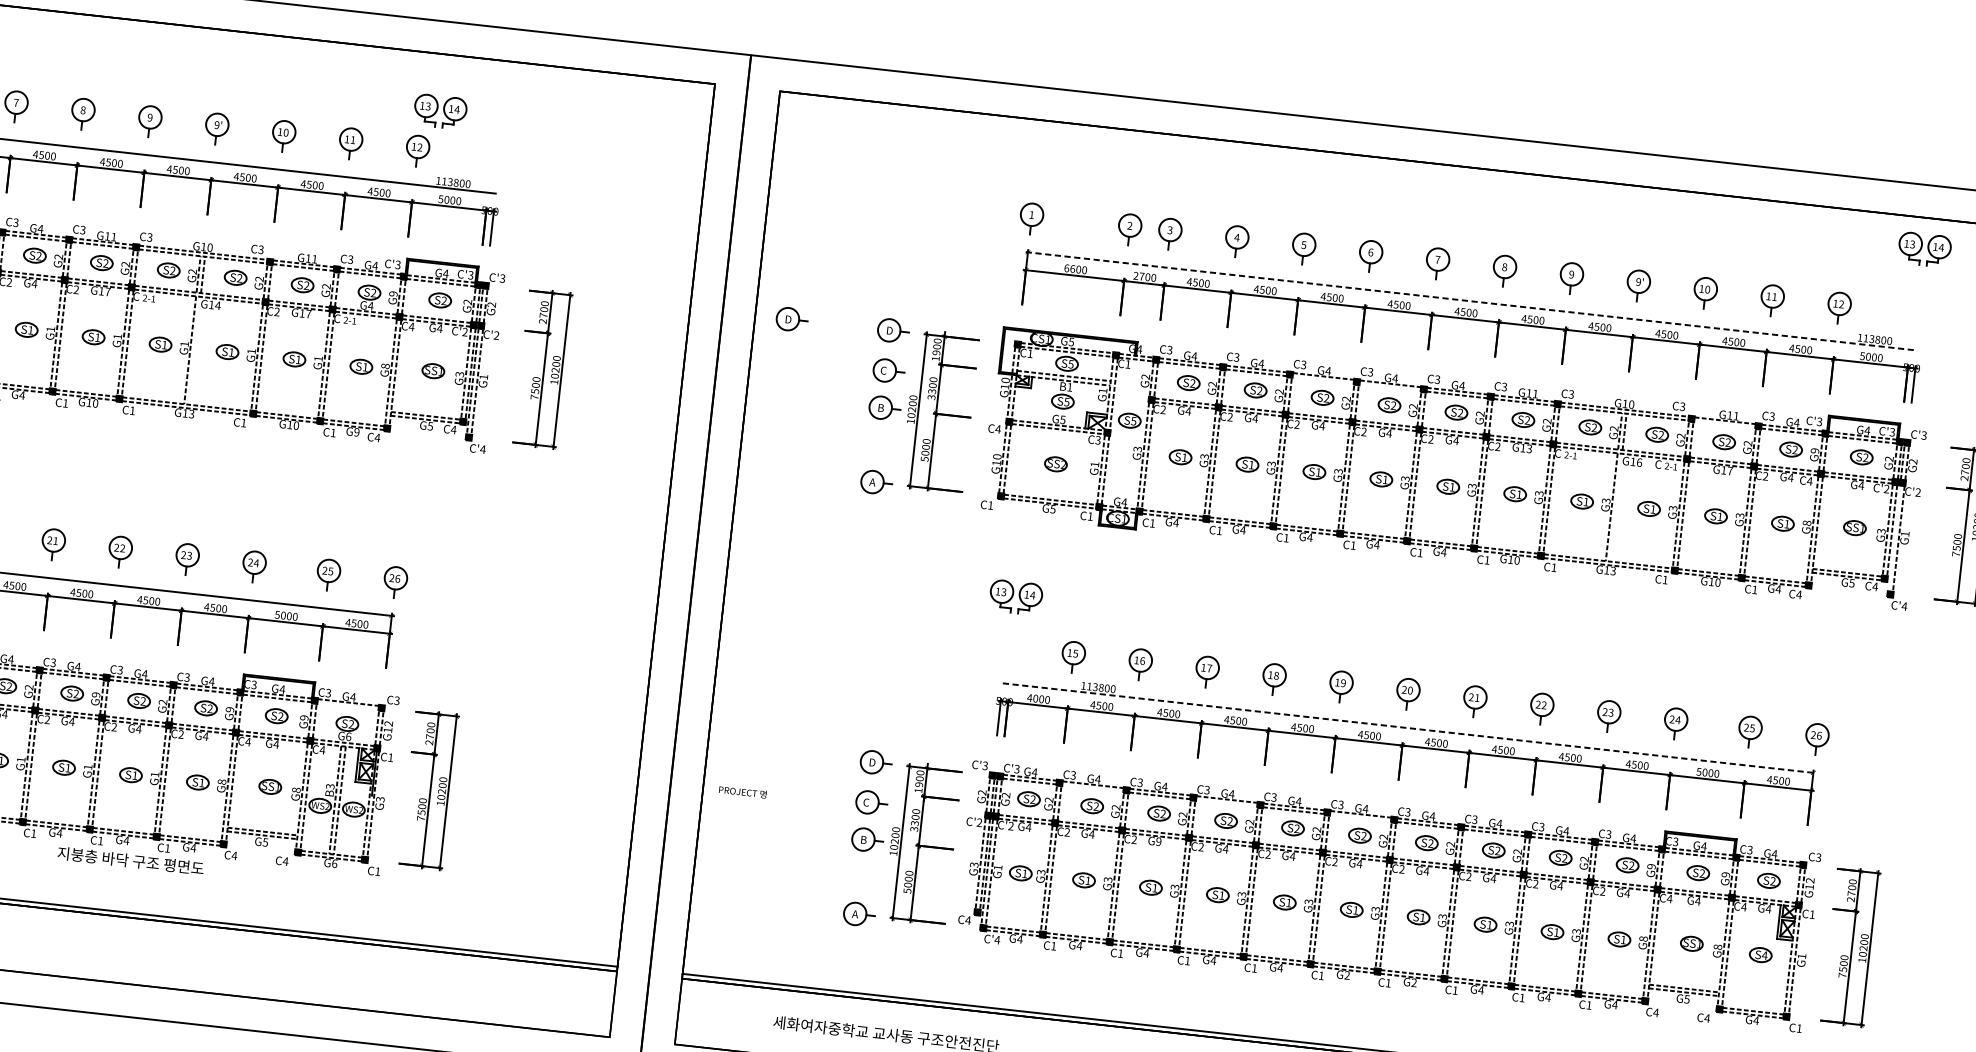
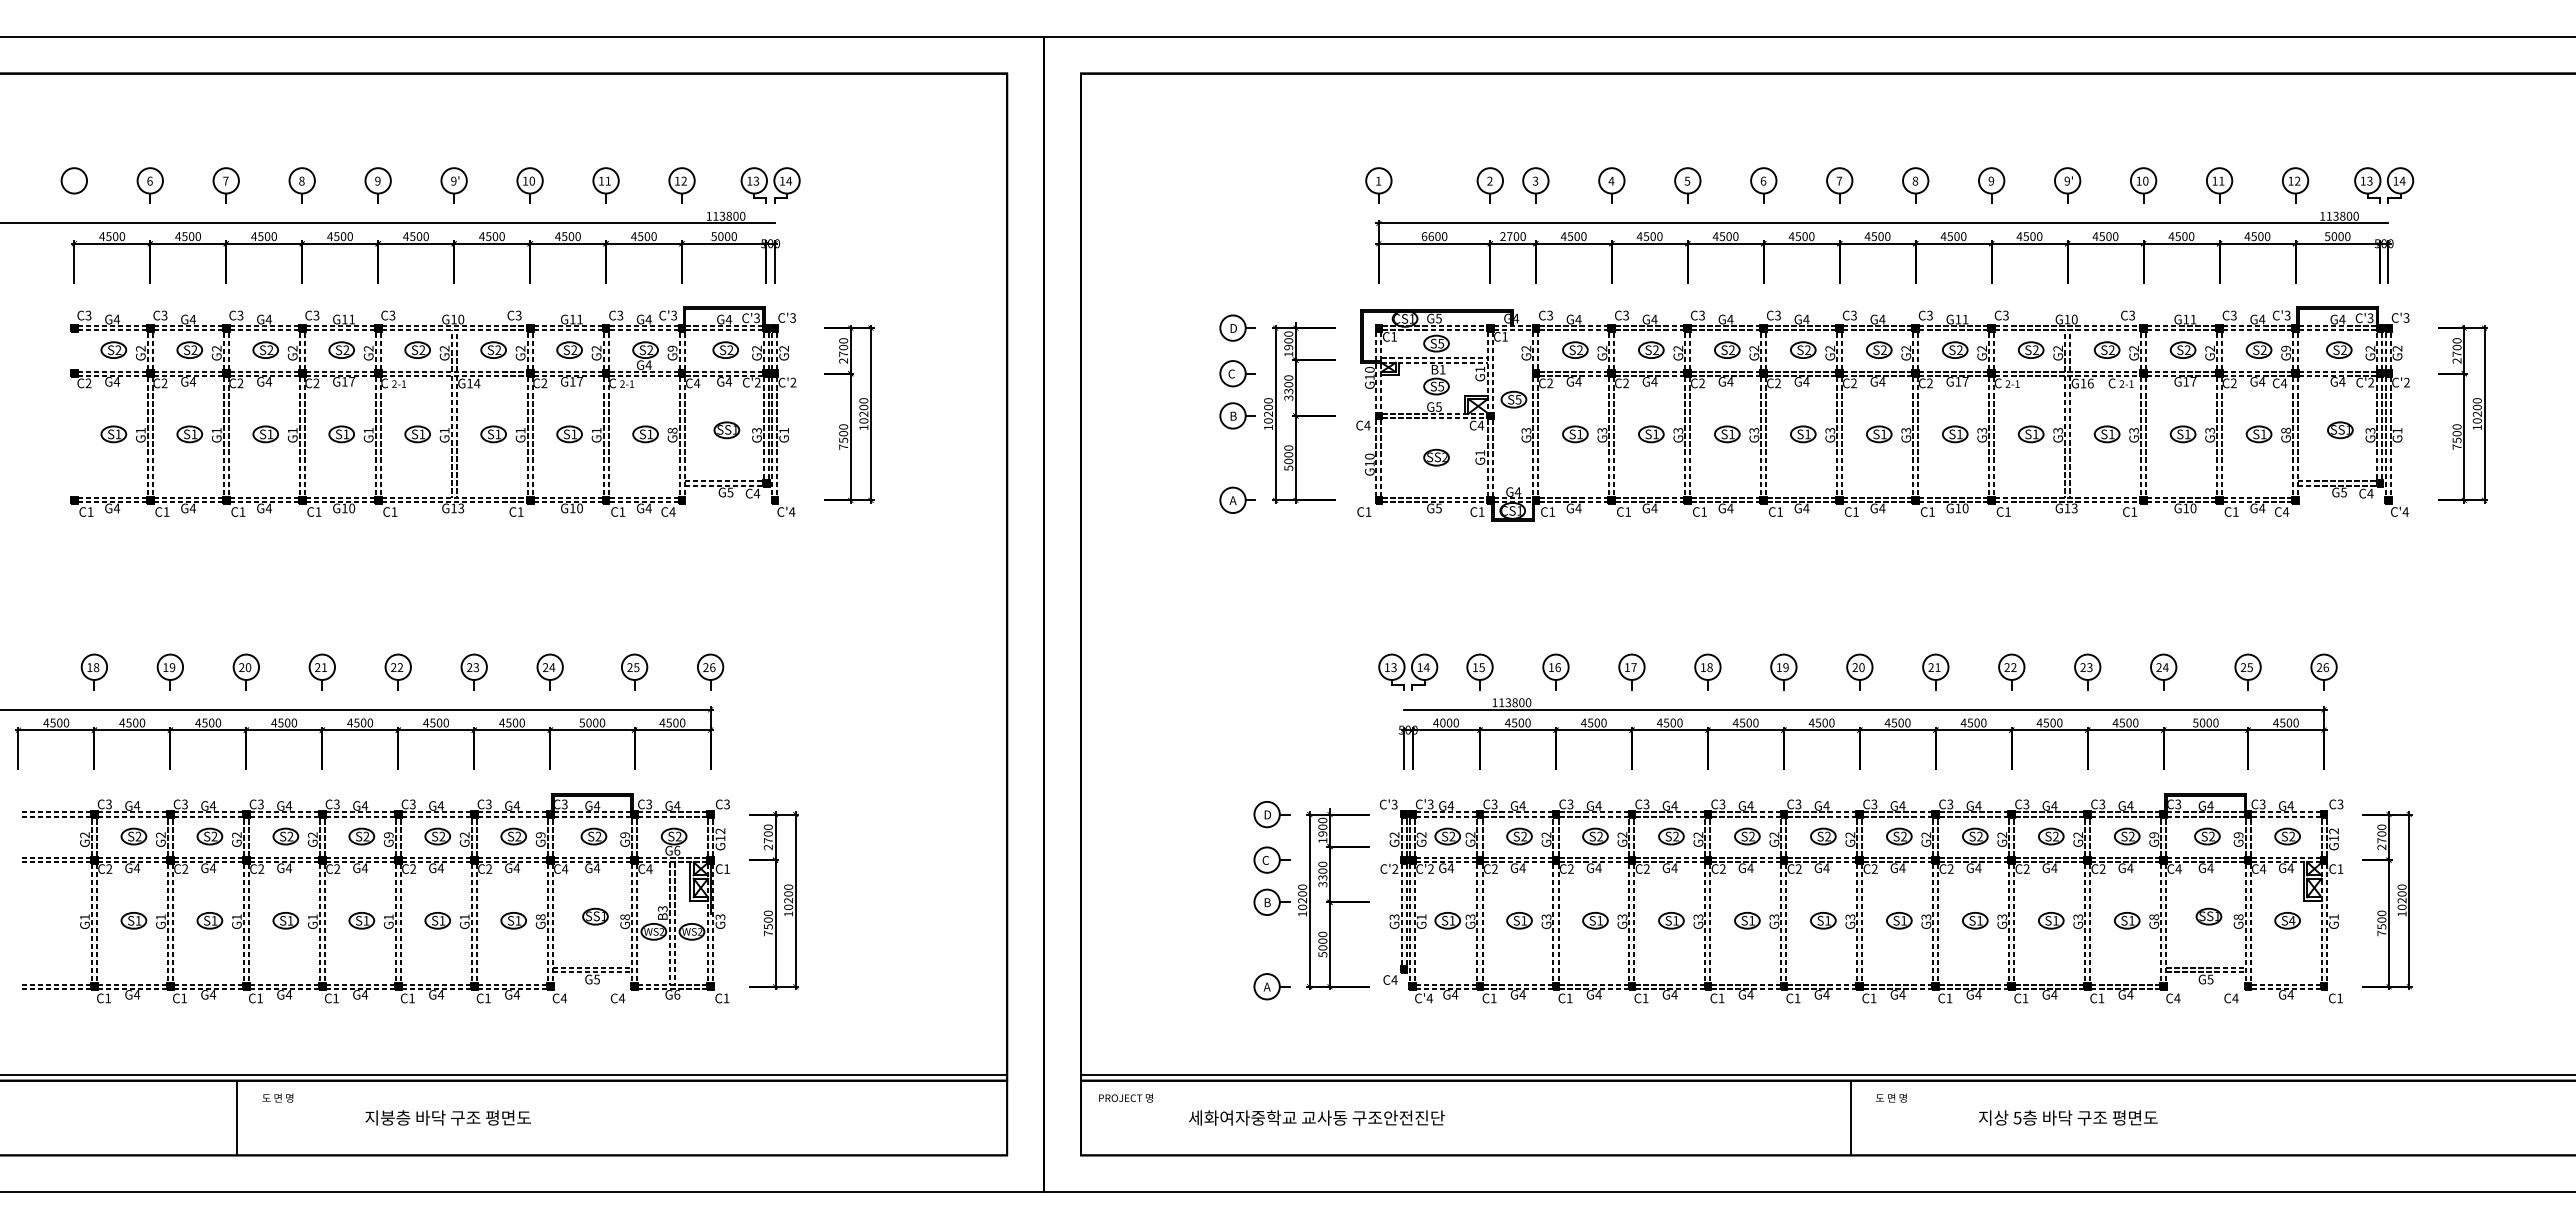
part: (440, 111) -> (770, 185), moved
part: (1925, 249) -> (2384, 185), moved
line: (1471, 301) -> (1882, 223), dashed -> solid
part: (791, 319) -> (1122, 327), removed
line: (194, 350) -> (456, 436), added
line: (1322, 380) -> (1725, 330), added
line: (1389, 387) -> (1801, 330), added
line: (1724, 424) -> (2181, 330), added
text: (356, 432) -> (648, 508), G9 -> G4
text: (1097, 440) -> (1480, 425), C3 -> C4
text: (1529, 448) -> (1965, 381), G13 -> G17
line: (1616, 507) -> (2070, 436), added
line: (1894, 537) -> (2385, 436), added
part: (1016, 597) -> (1408, 671), moved
line: (347, 706) -> (672, 816), added
line: (1409, 727) -> (1865, 709), dashed -> solid
line: (1092, 788) -> (1517, 816), added
text: (742, 791) -> (1125, 1097), moved
line: (1226, 803) -> (1669, 816), added
line: (1360, 817) -> (1821, 816), added
text: (1158, 842) -> (1598, 868), G9 -> G4
text: (130, 860) -> (447, 1117), moved
text: (1347, 975) -> (1826, 994), G2 -> G4
text: (1414, 982) -> (1902, 994), G2 -> G4

